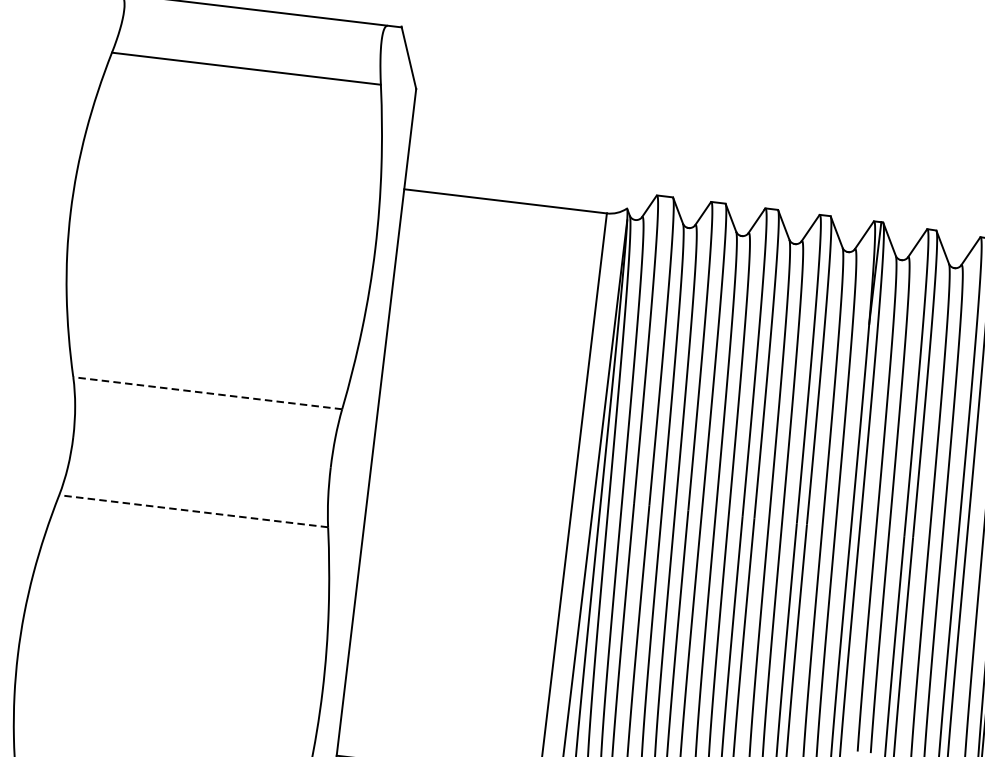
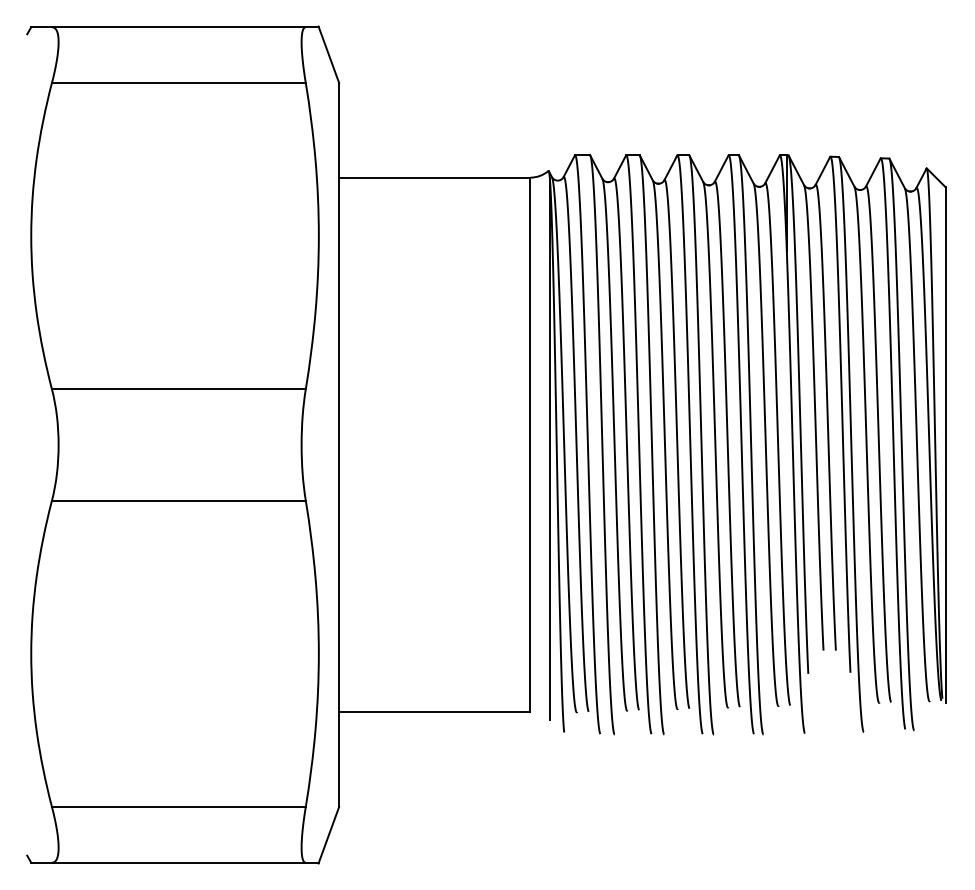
line: (207, 393) -> (178, 389), dashed -> solid
line: (193, 511) -> (178, 500), dashed -> solid

